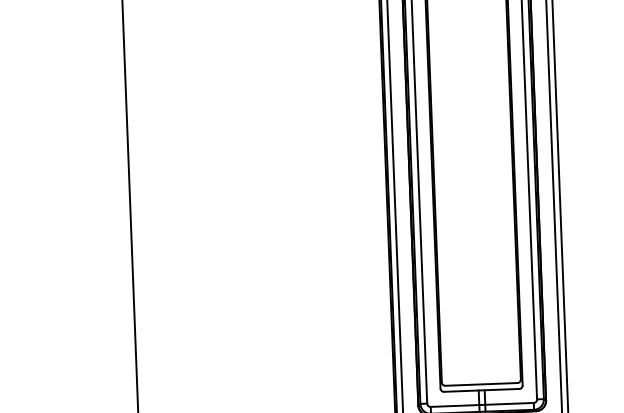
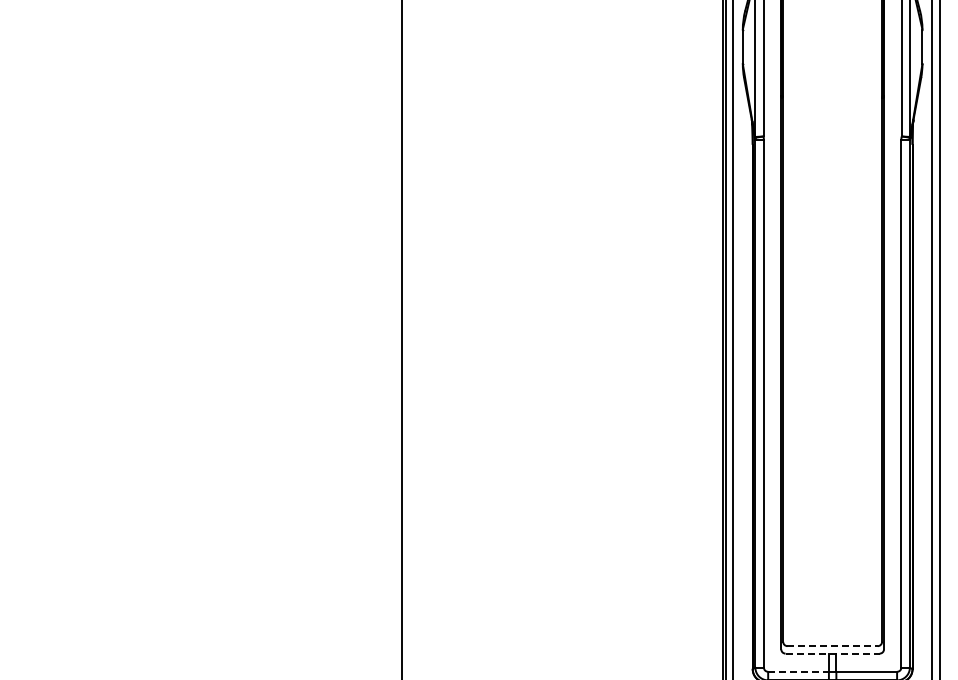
line: (482, 384) -> (833, 646), solid -> dashed
line: (482, 390) -> (833, 653), solid -> dashed
line: (455, 405) -> (799, 671), solid -> dashed

